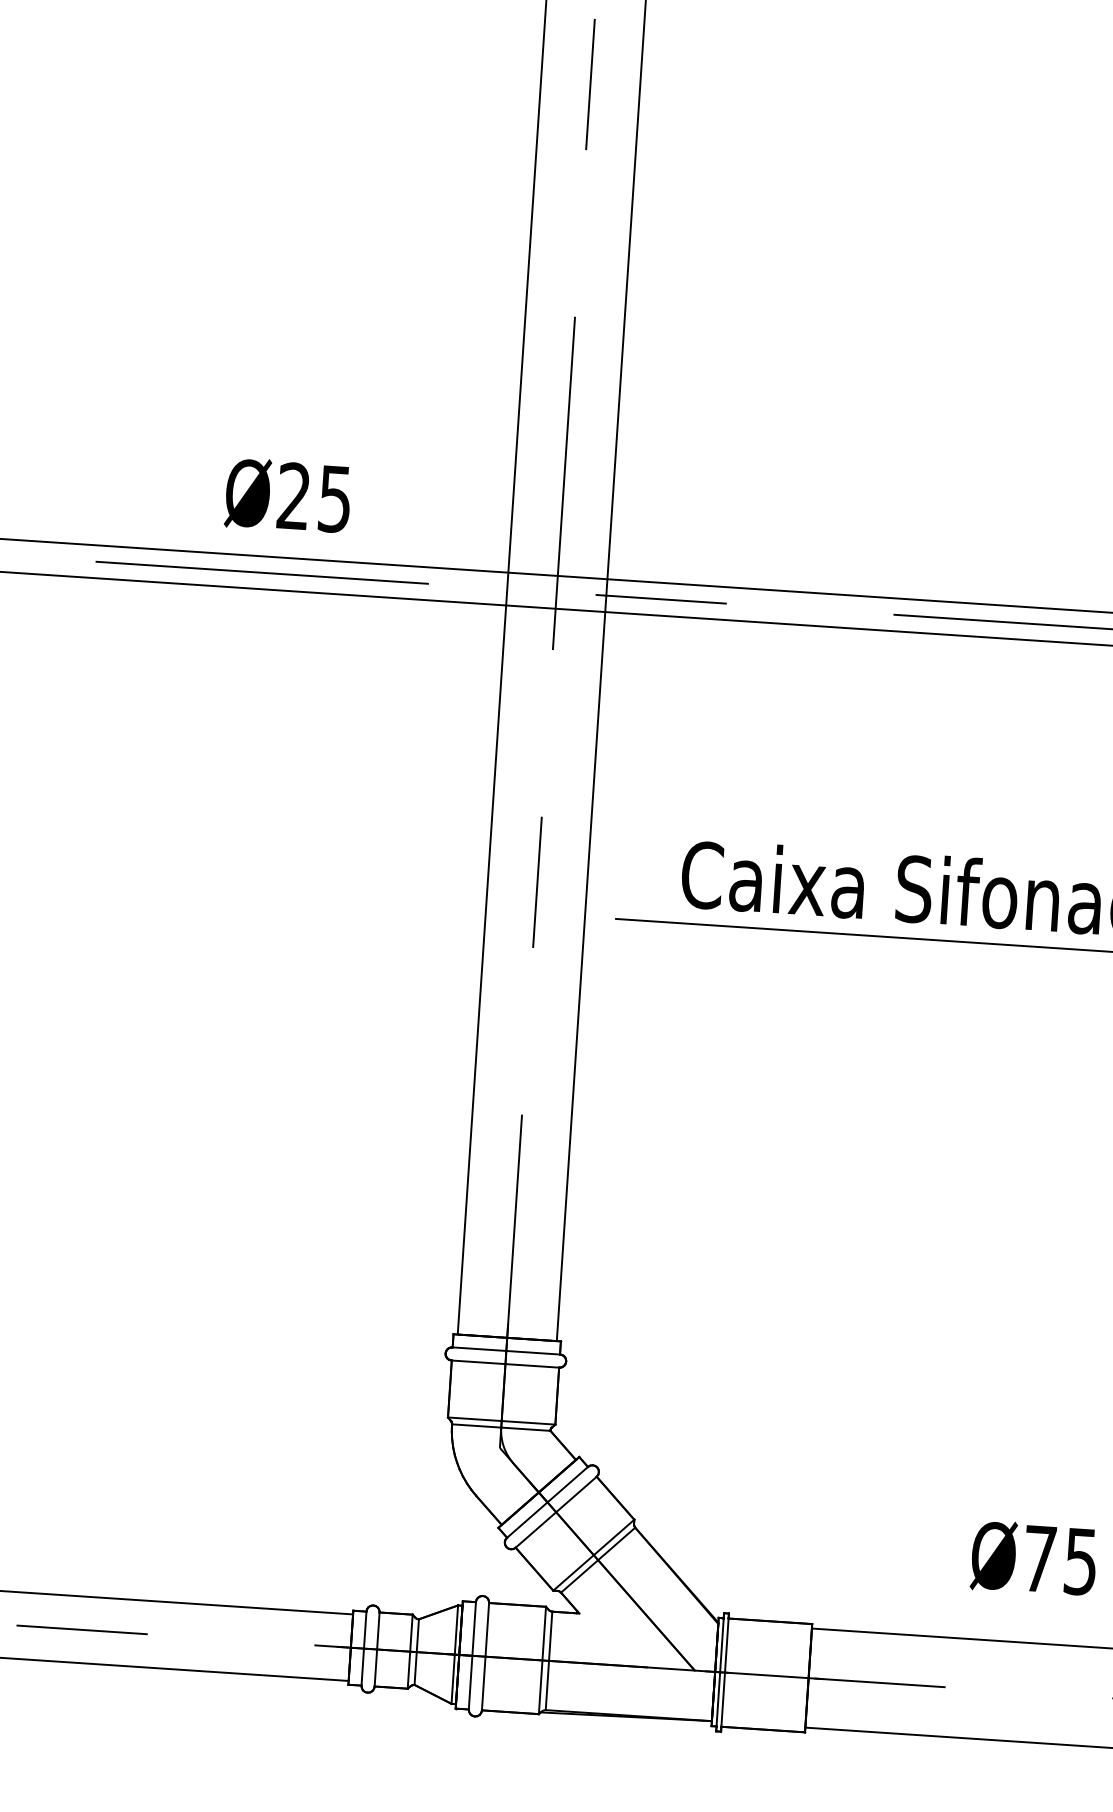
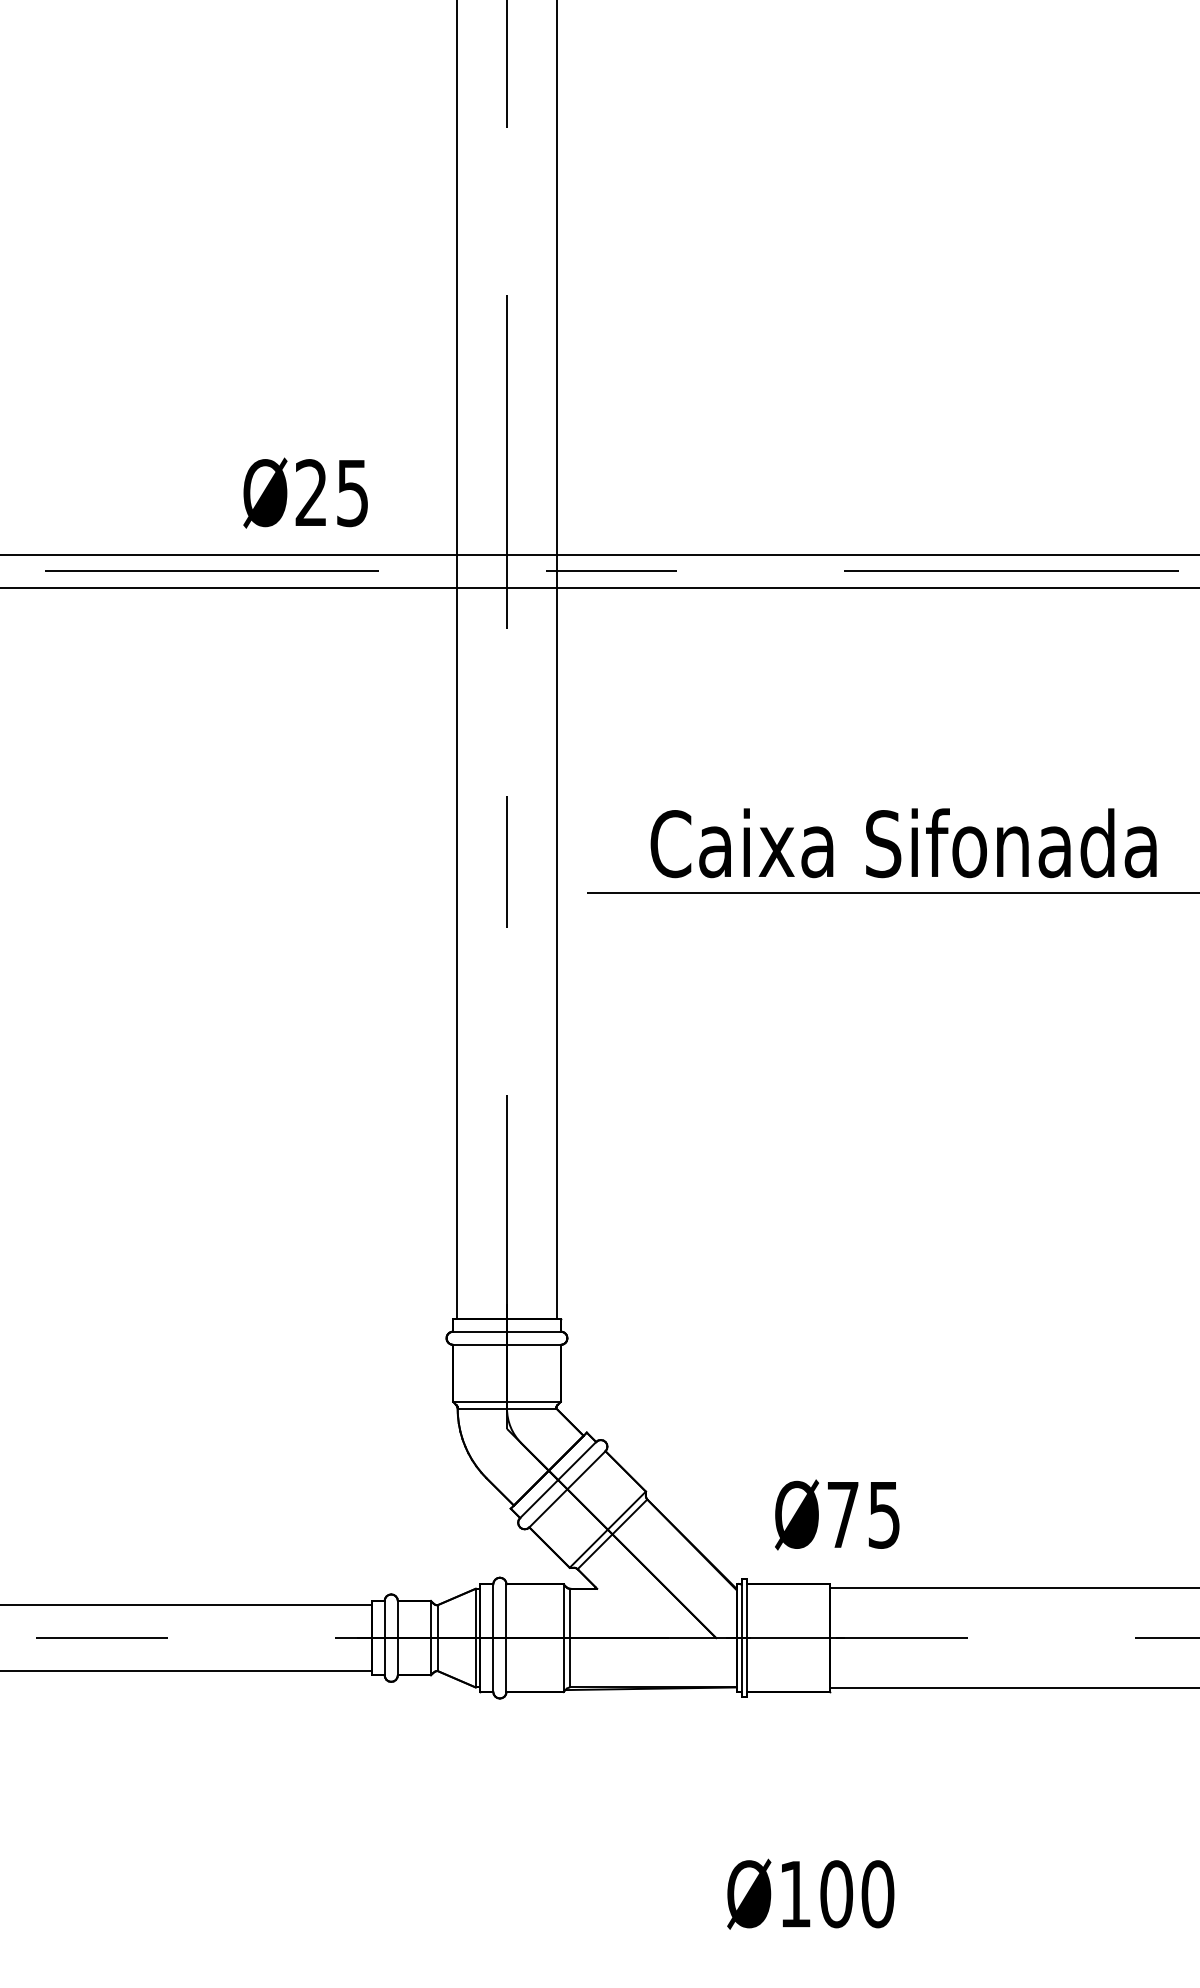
text: (288, 495) -> (305, 492), moved
text: (1034, 1558) -> (837, 1514), moved

